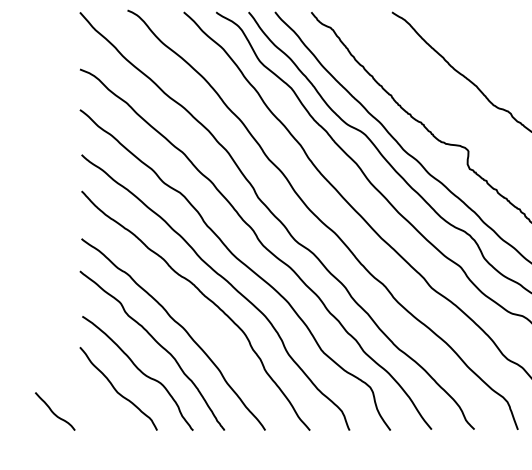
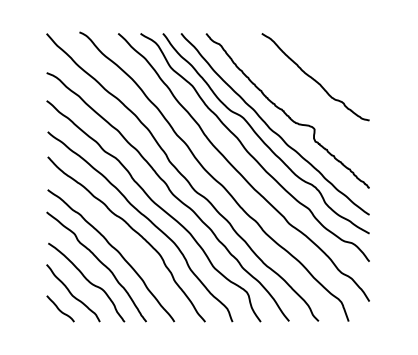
curve: (53, 410) -> (59, 308), moved

